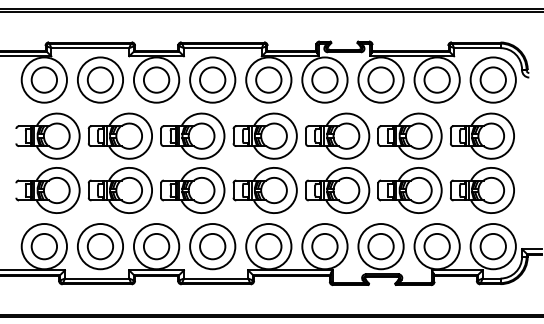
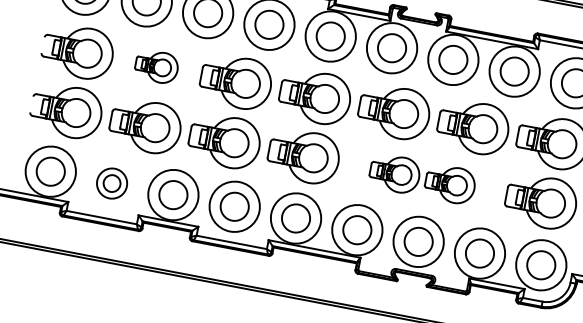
part: (119, 135) -> (156, 65), size x0.6
part: (373, 190) -> (422, 178), size x0.7
part: (100, 246) -> (112, 183), size x0.6

